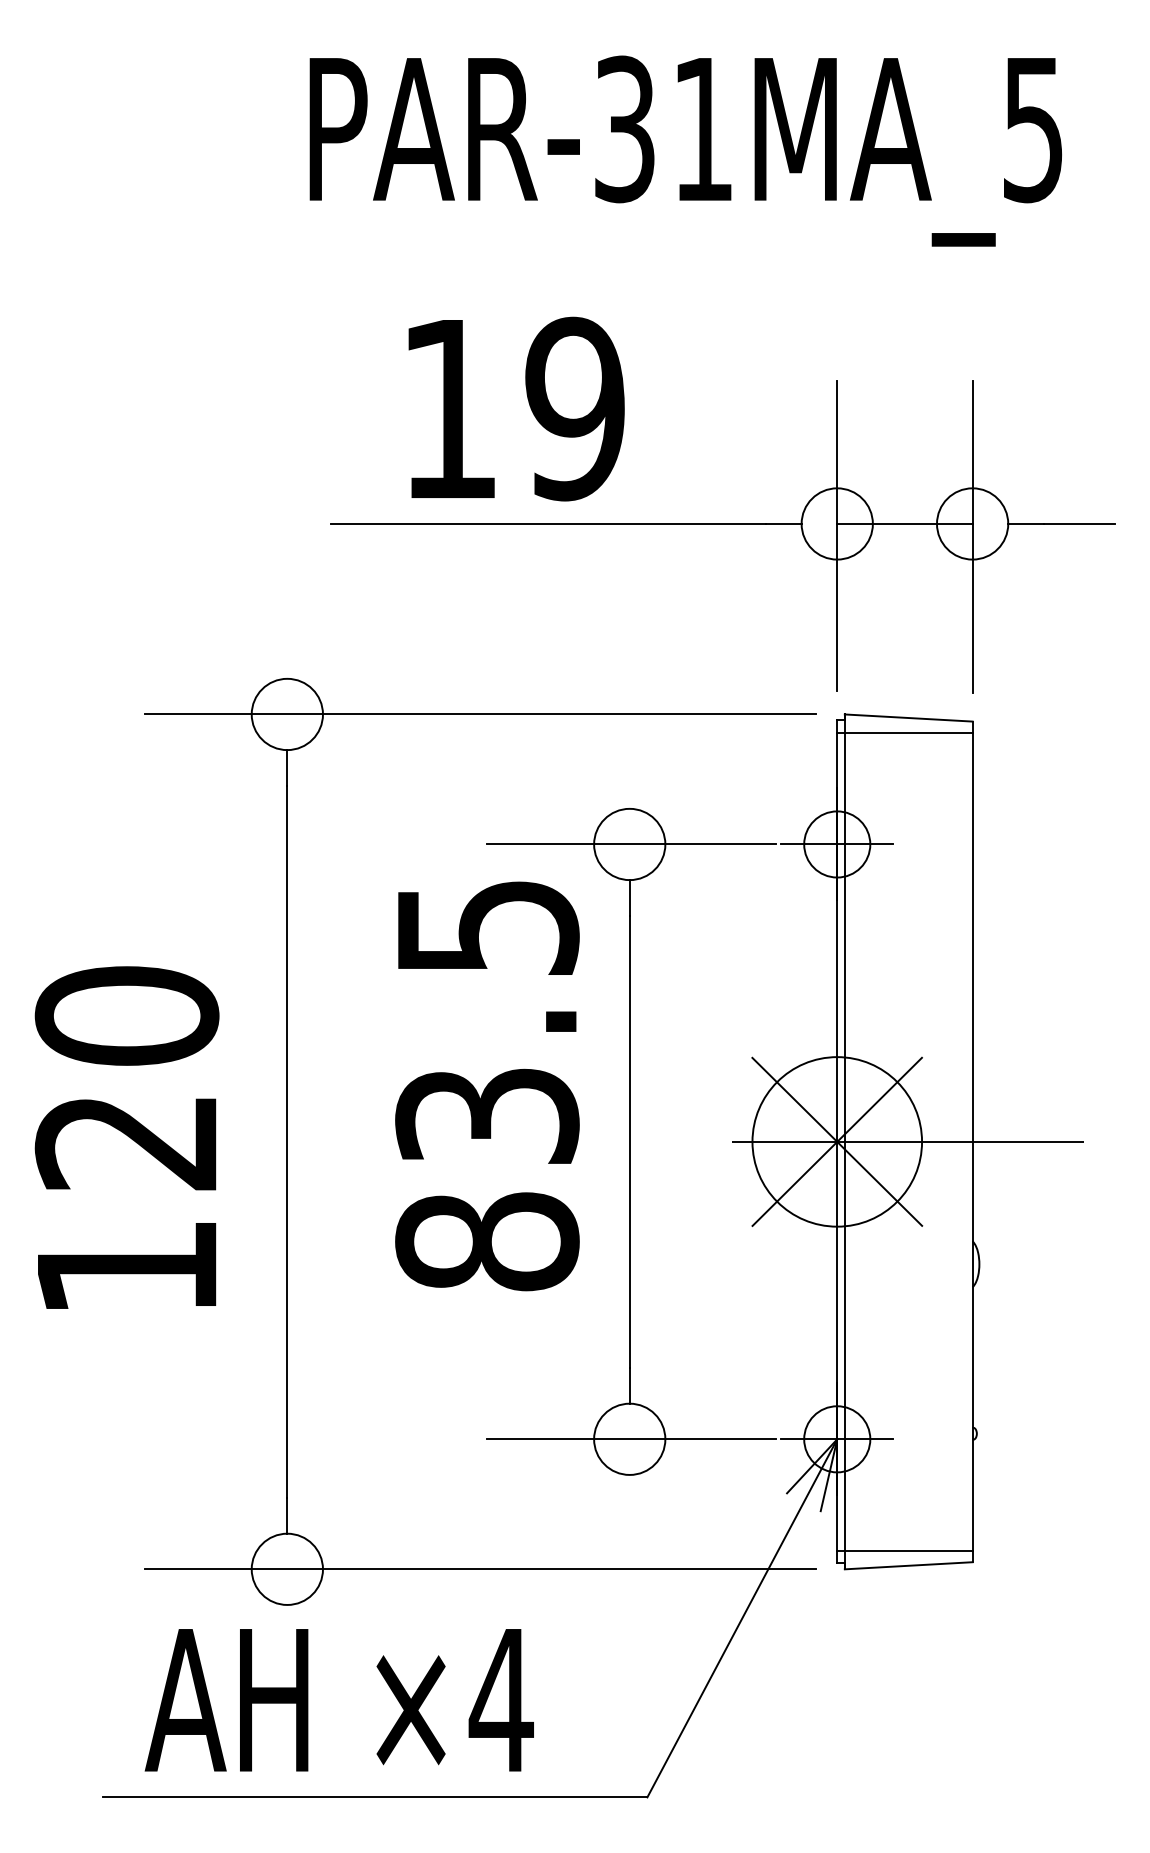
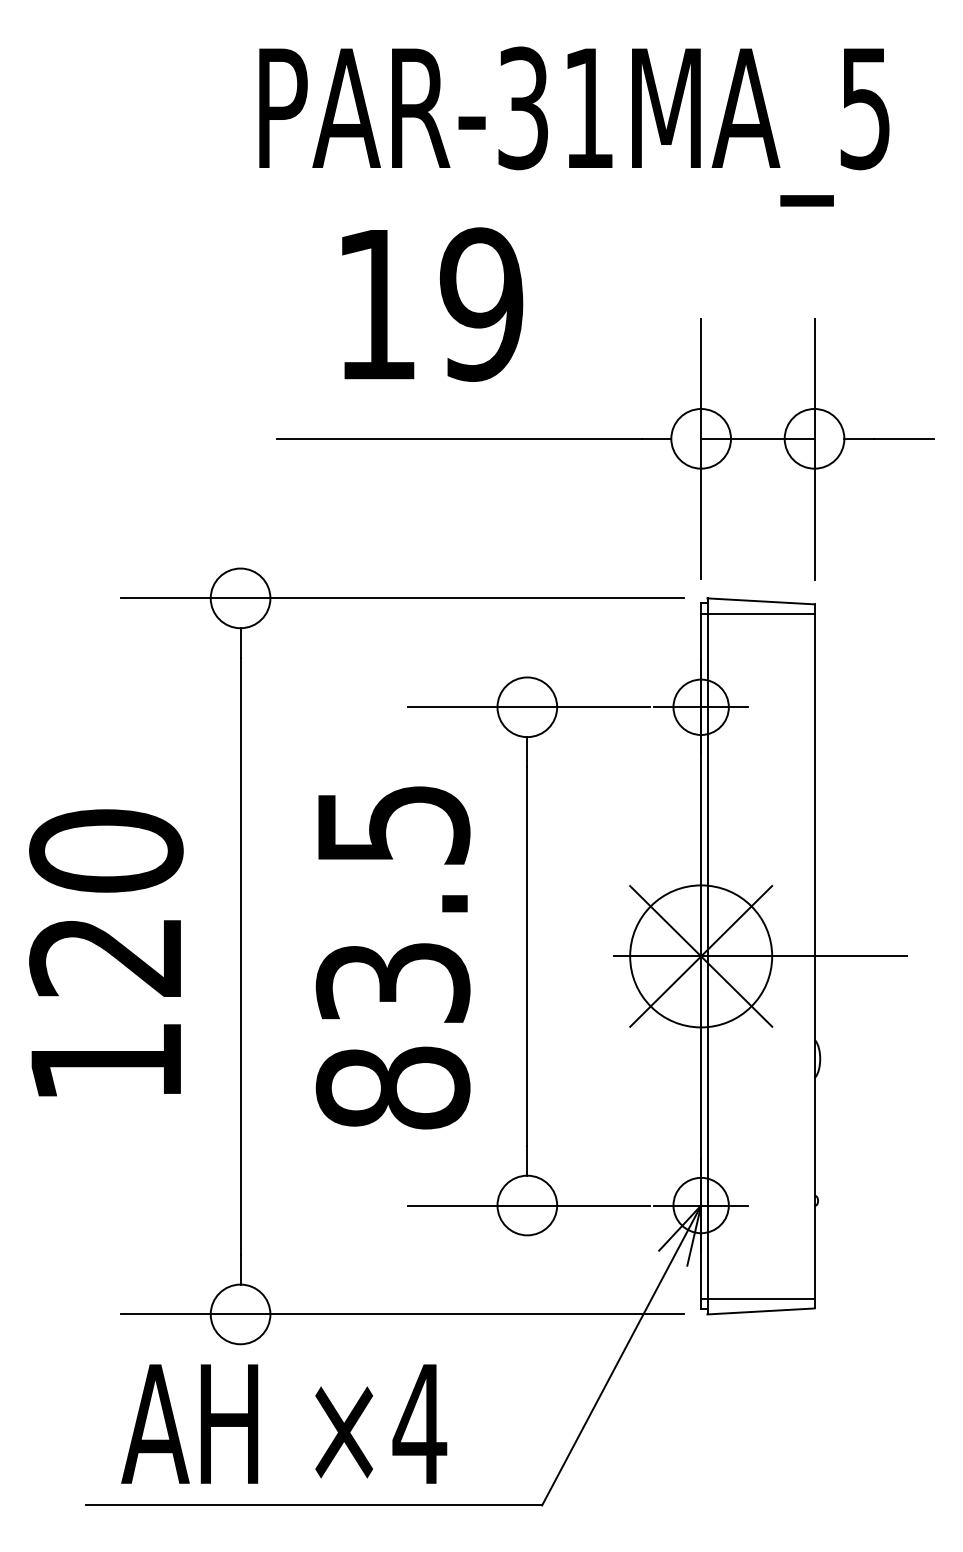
text: (516, 408) -> (432, 304), moved
text: (486, 1085) -> (392, 957), moved

